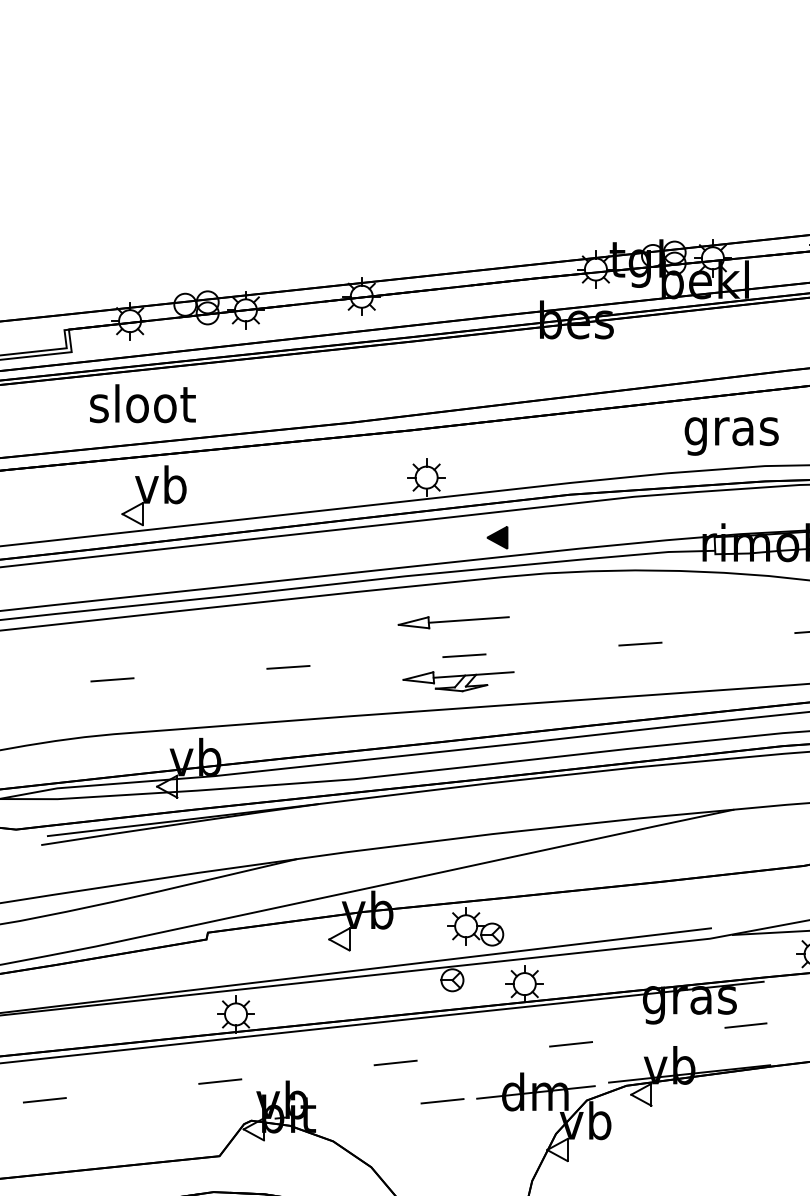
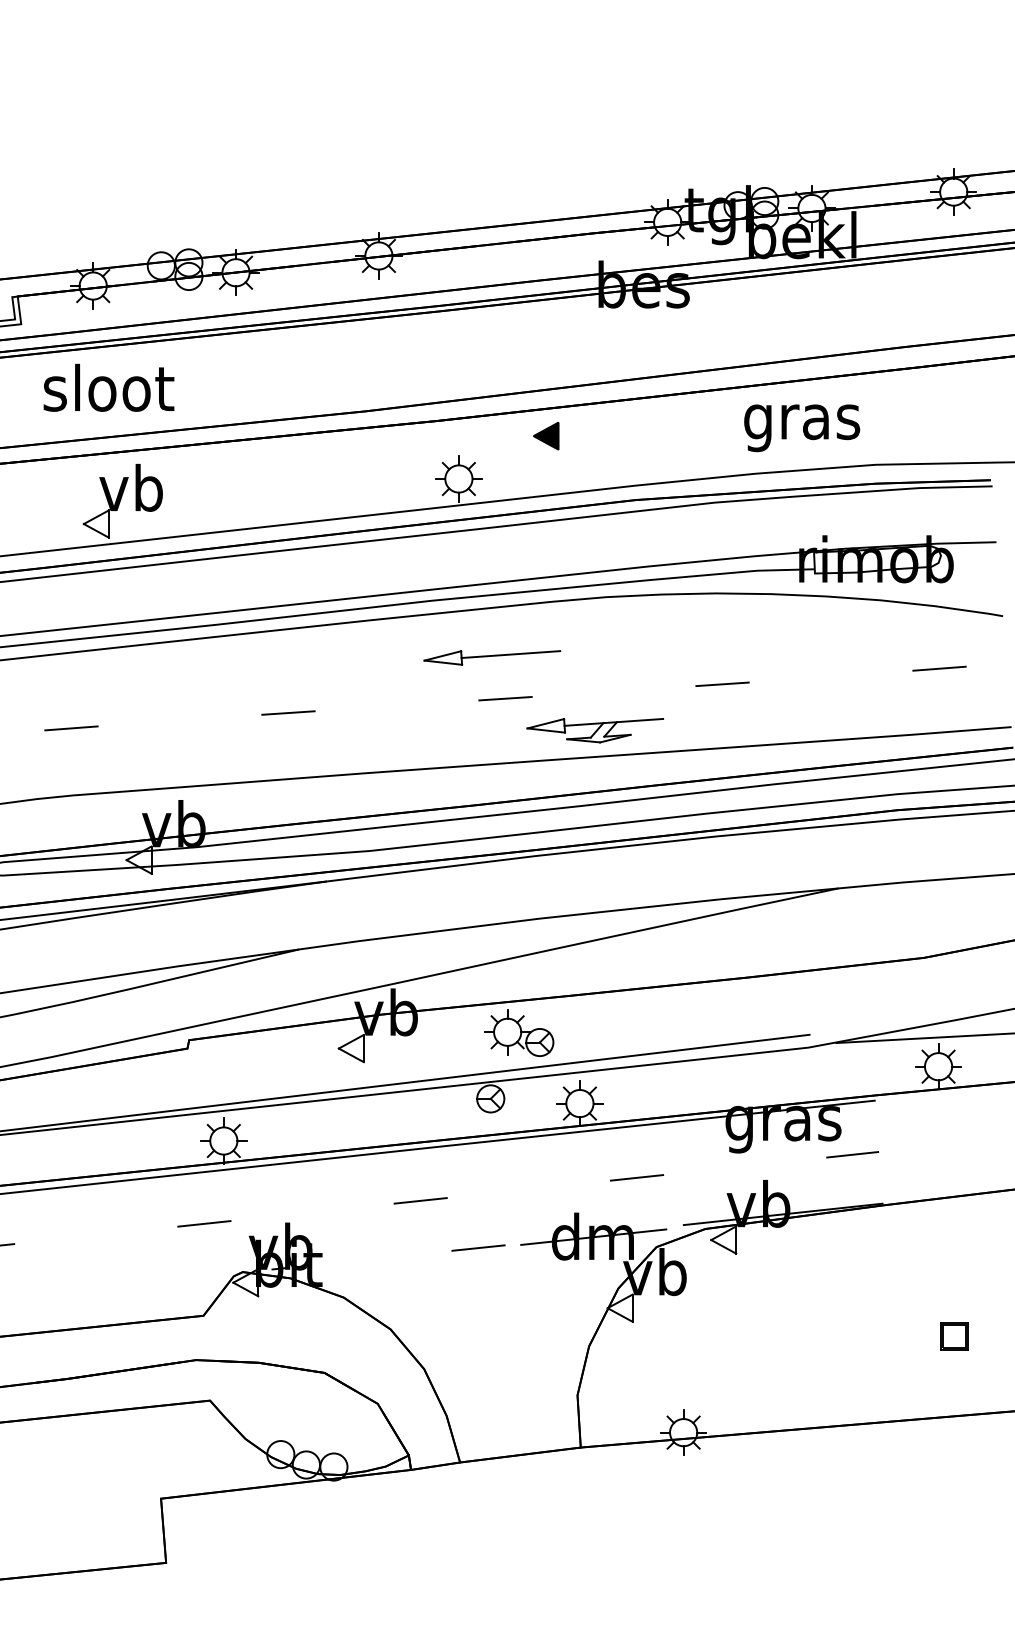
text: (732, 436) -> (802, 428), moved
part: (497, 538) -> (546, 436), moved
part: (458, 681) -> (595, 730), moved

